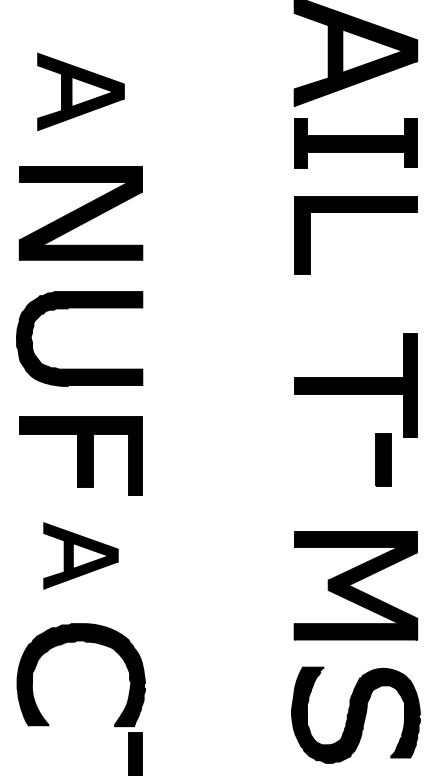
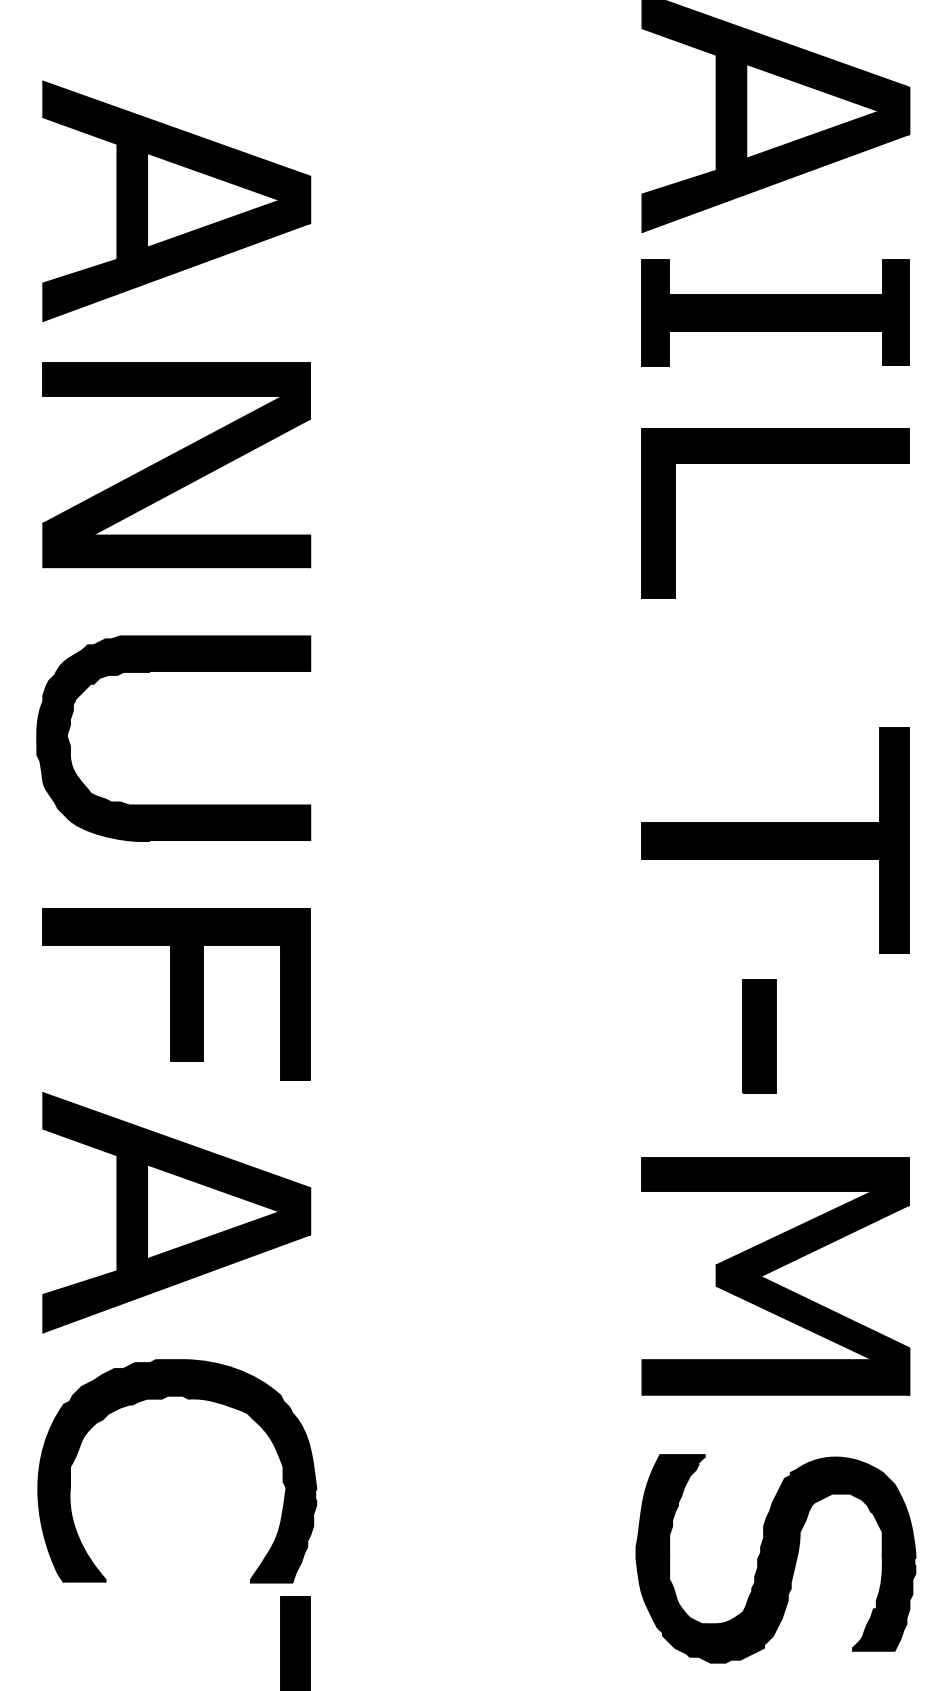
part: (80, 91) -> (175, 199), size x1.43
part: (383, 459) -> (759, 1036), moved
part: (80, 555) -> (175, 1210), size x1.67

